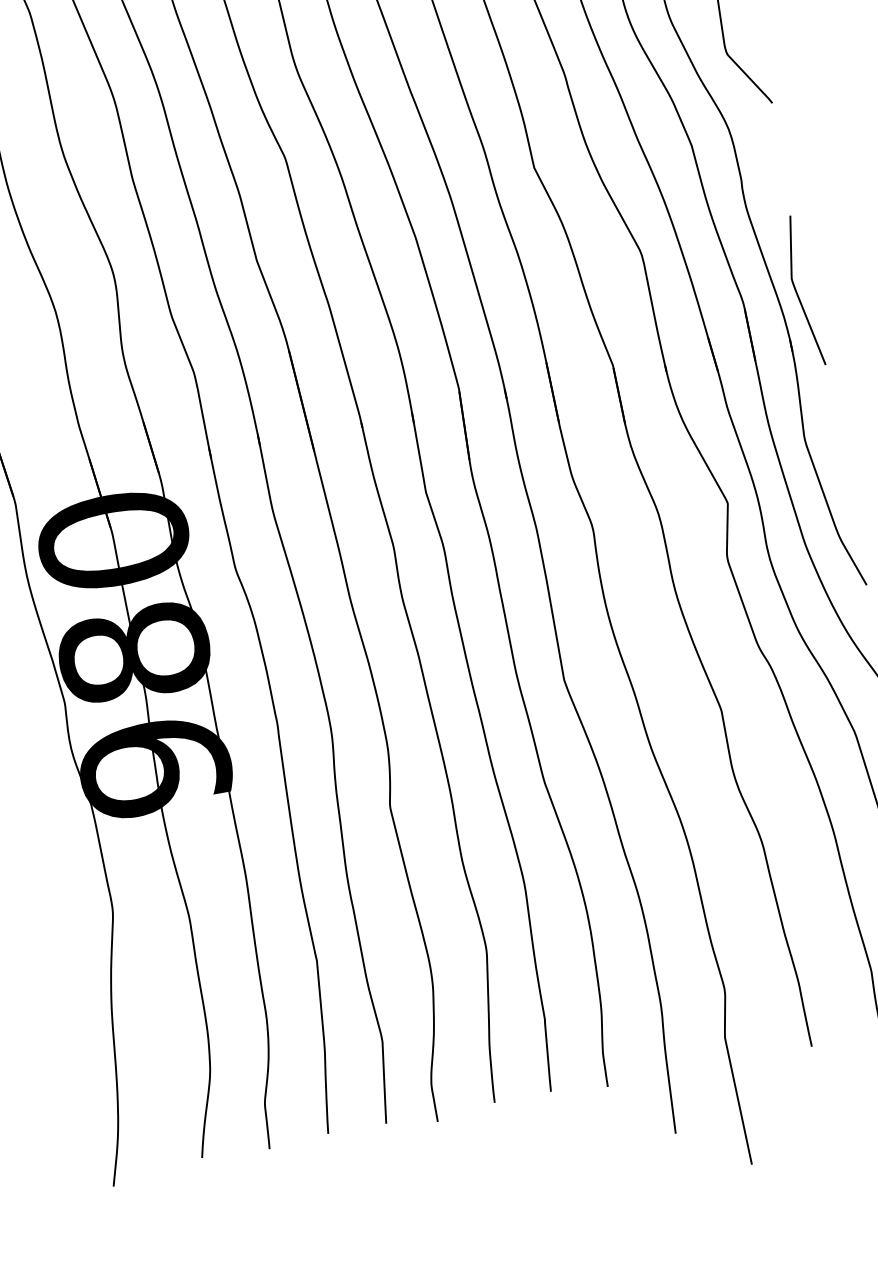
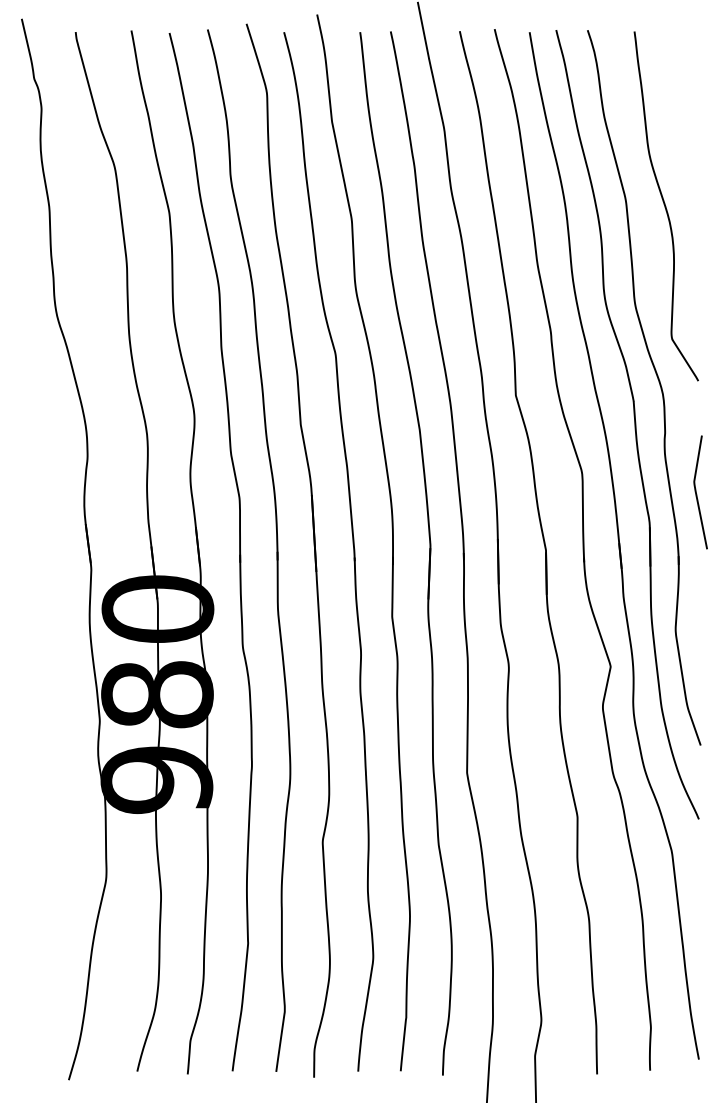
curve: (799, 294) -> (697, 494), moved

